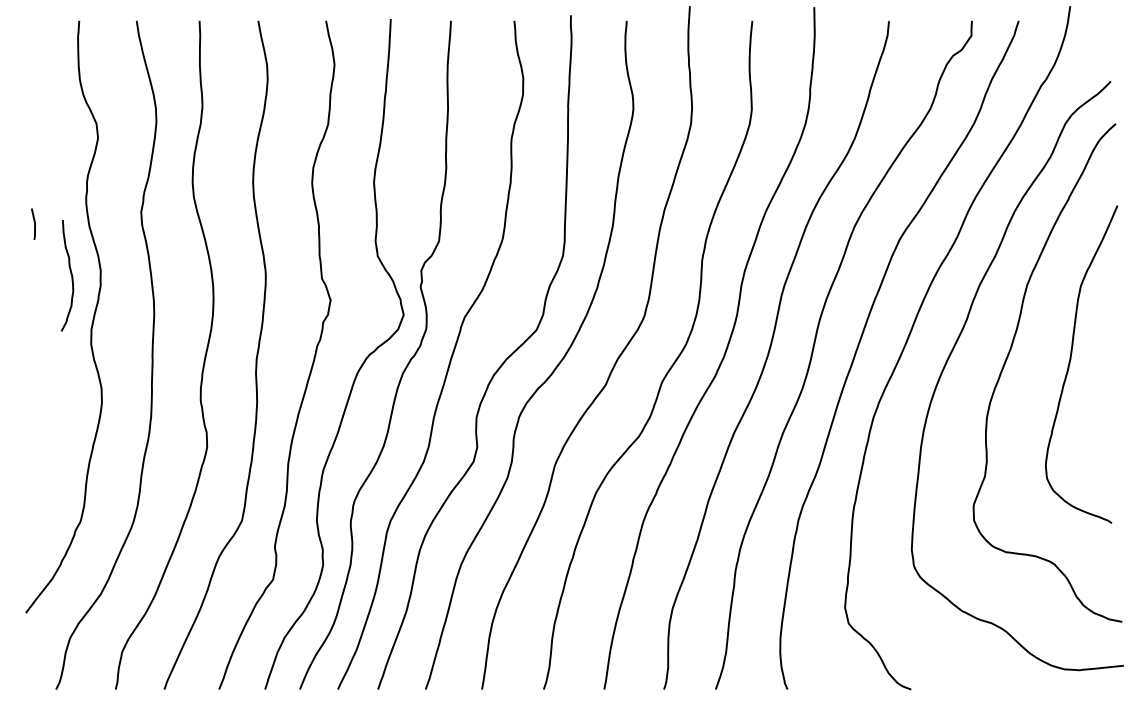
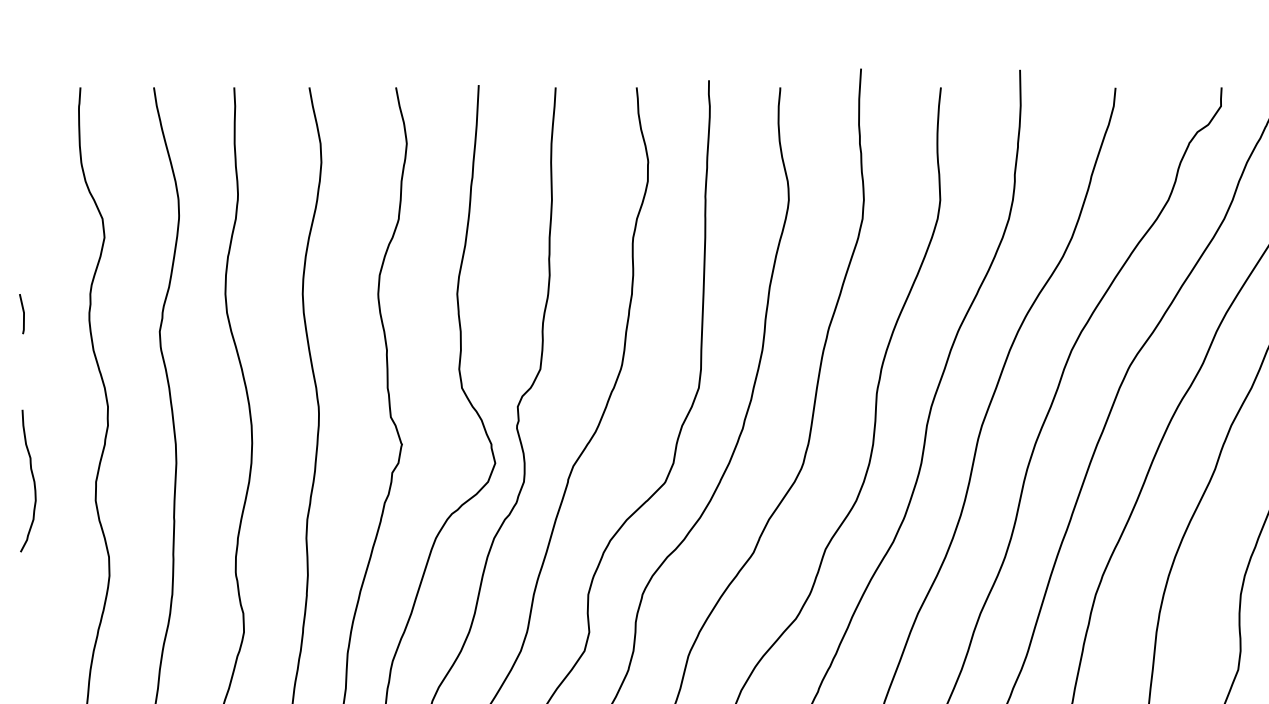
line: (34, 223) -> (23, 313), moved
curve: (70, 274) -> (32, 479), moved

